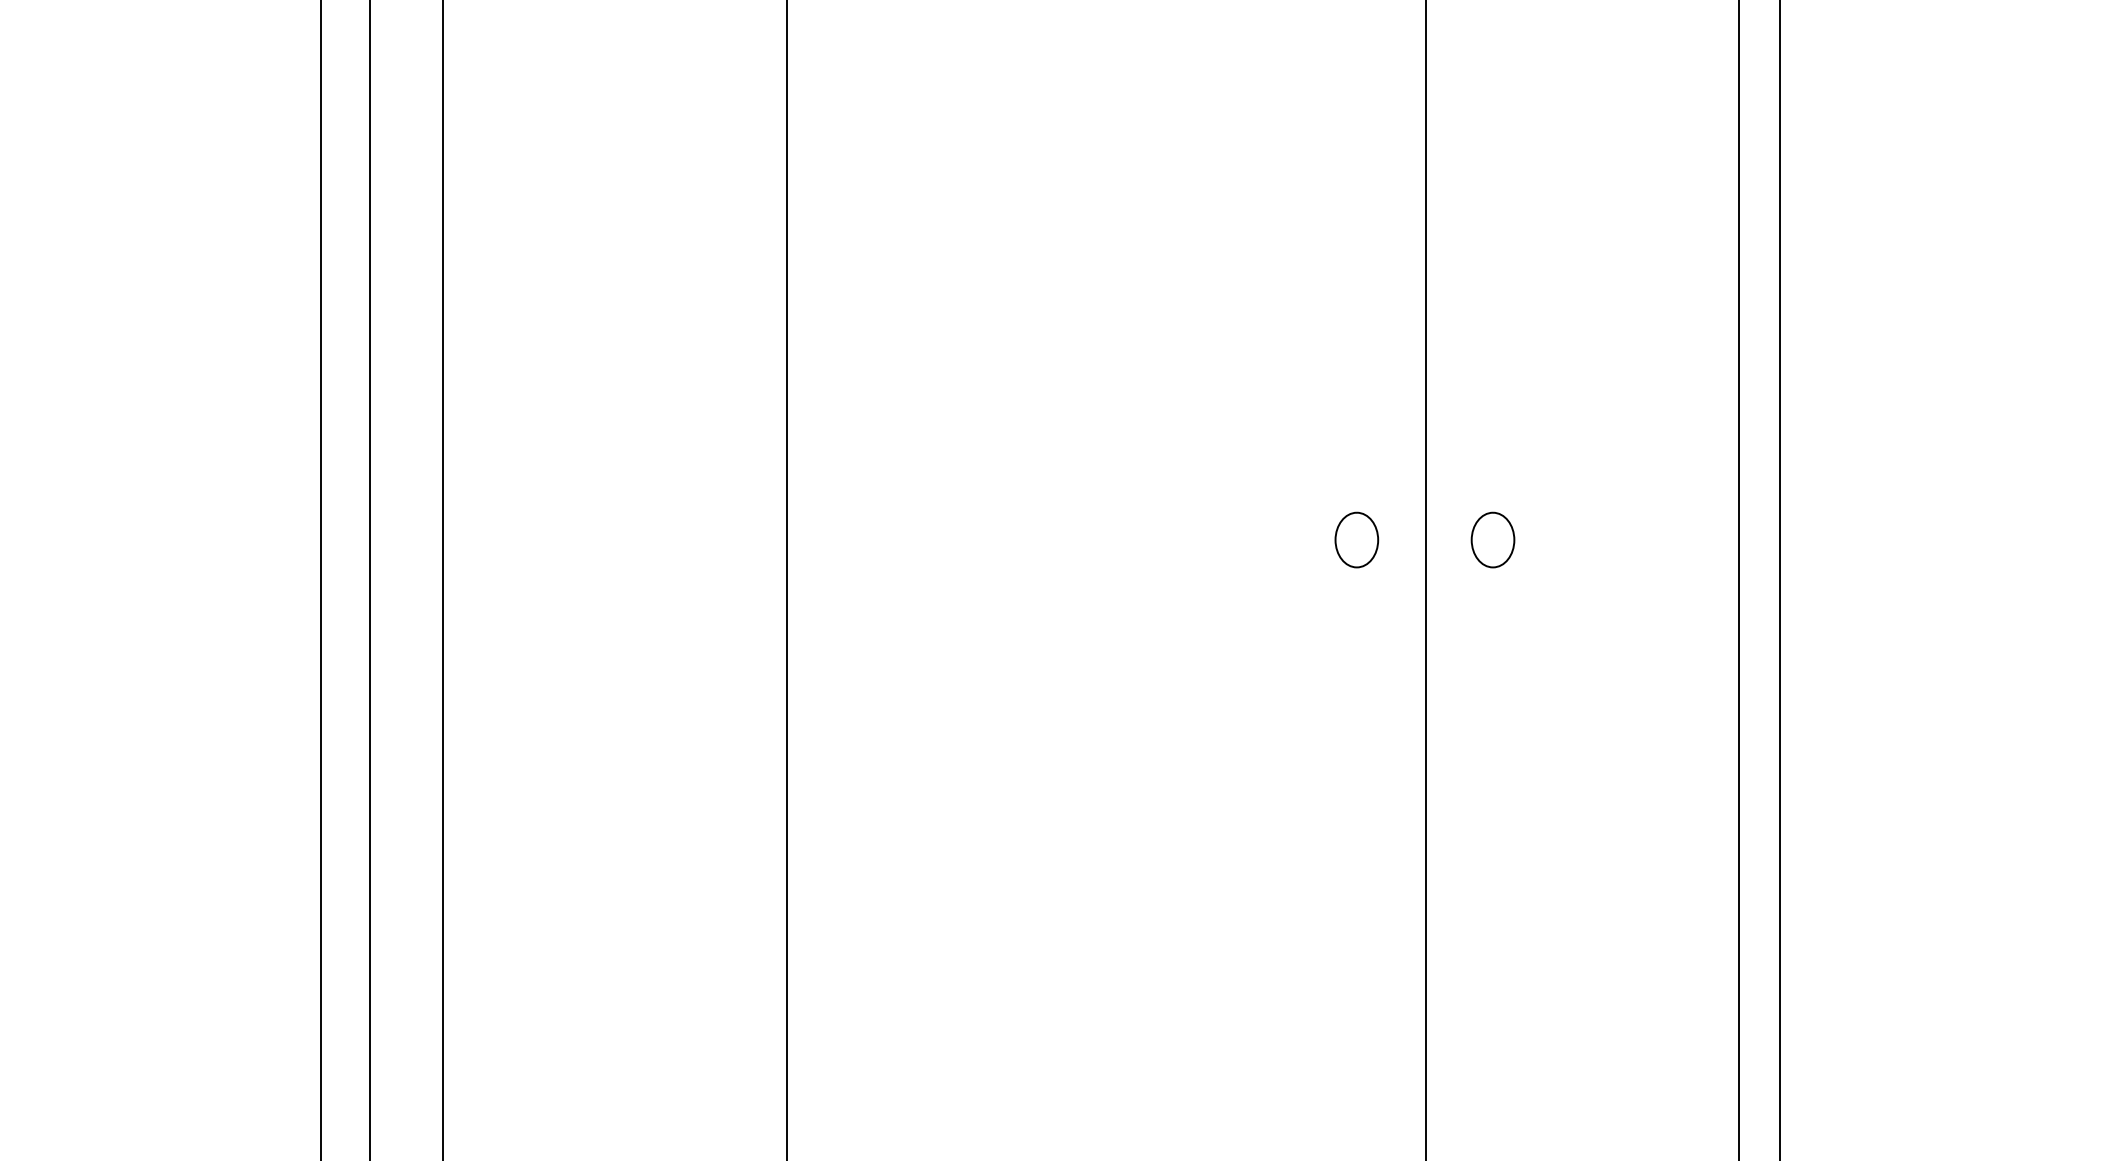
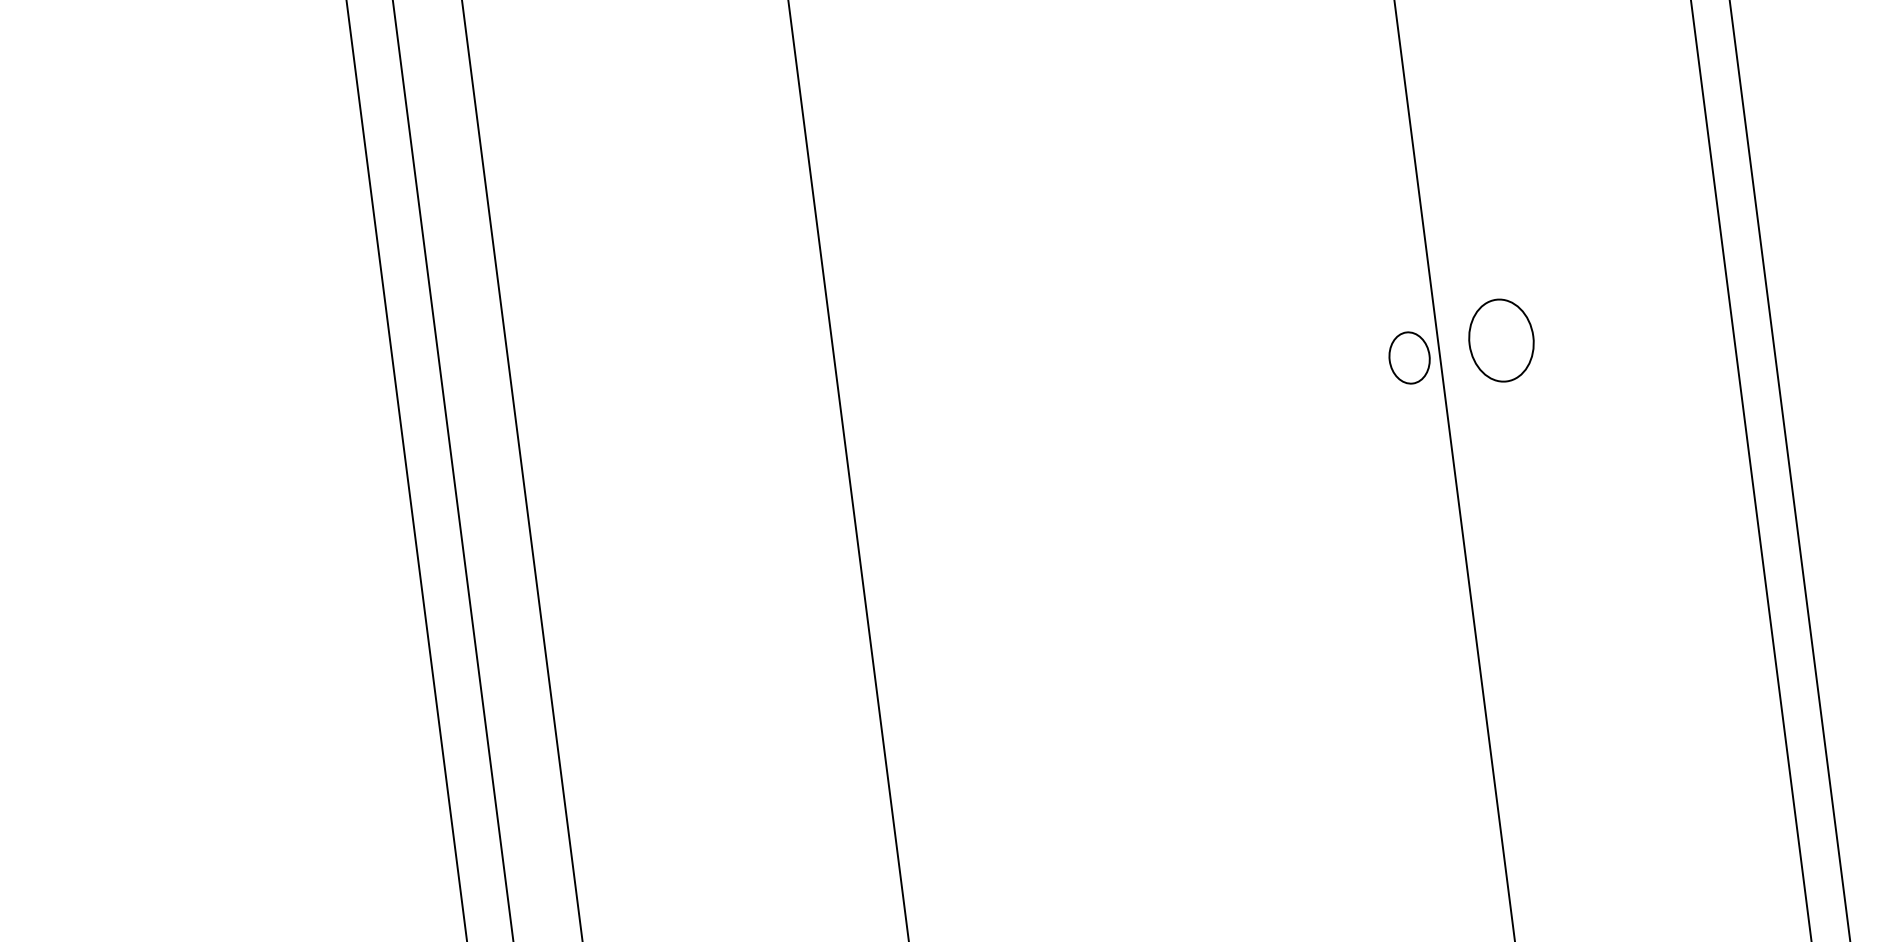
part: (1356, 539) -> (1409, 357), moved
part: (1492, 539) -> (1500, 340), size x1.6

